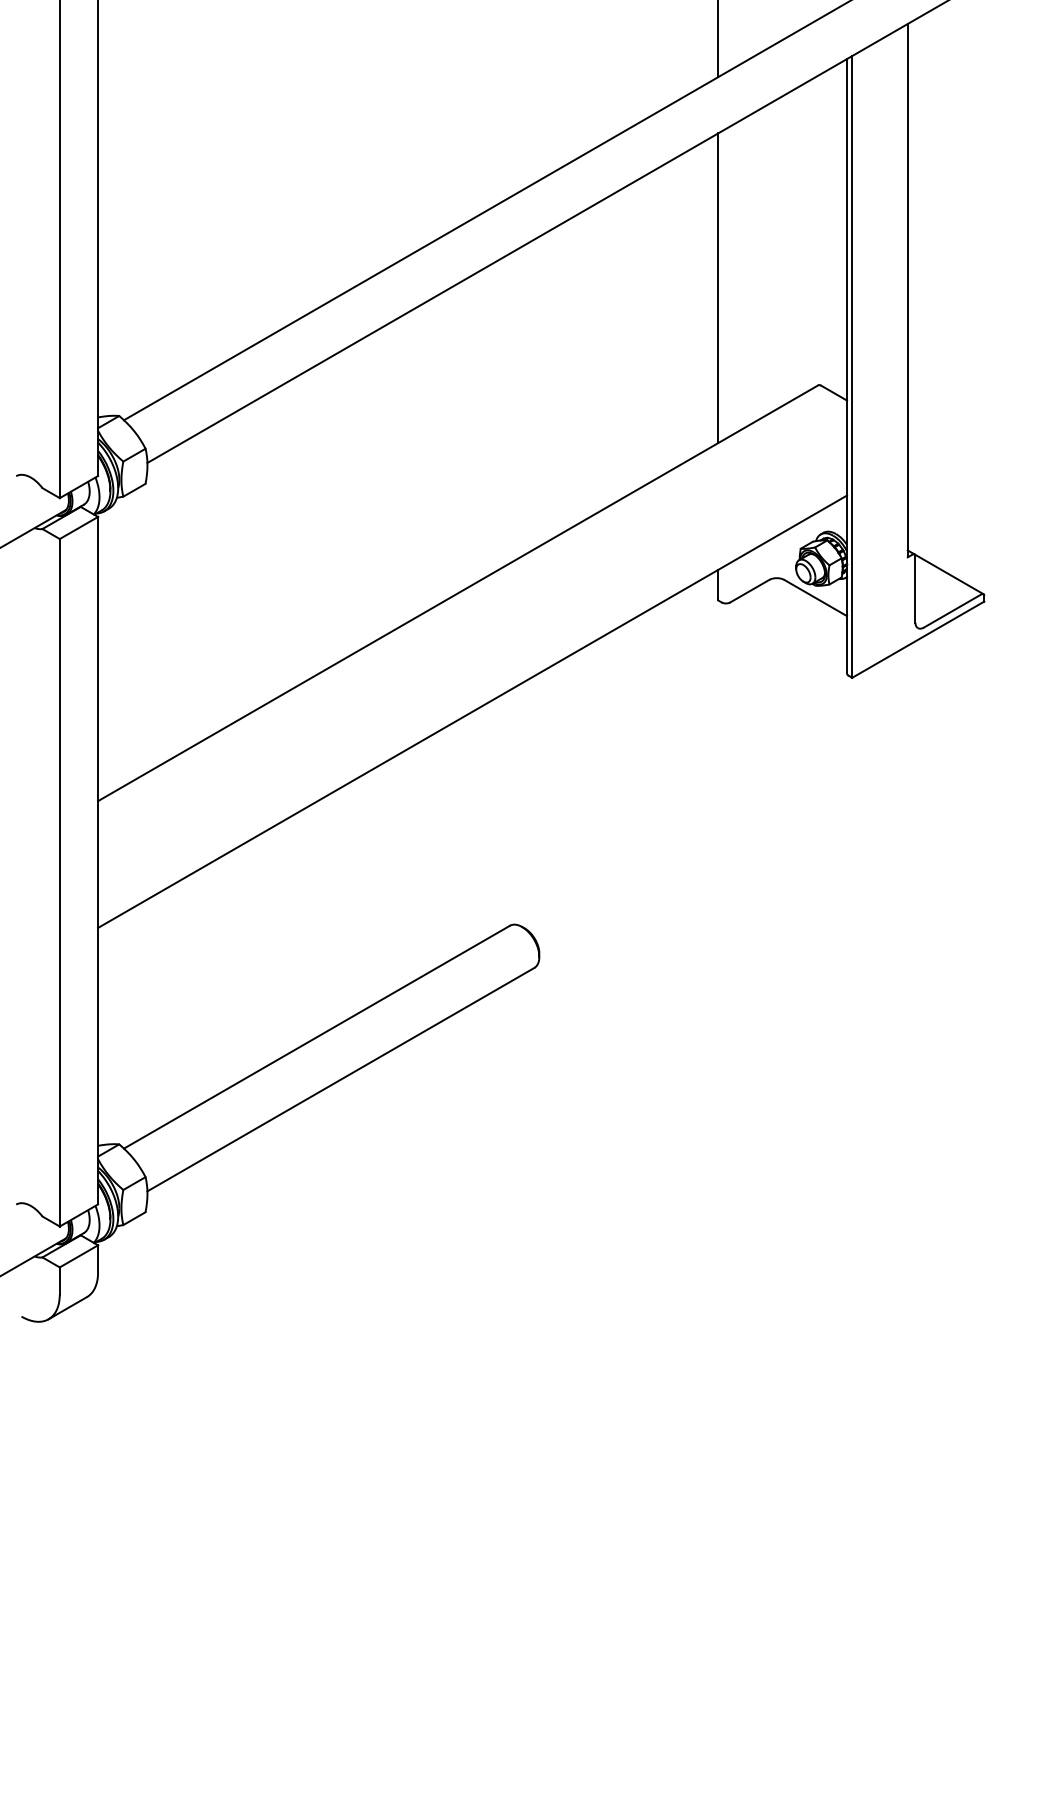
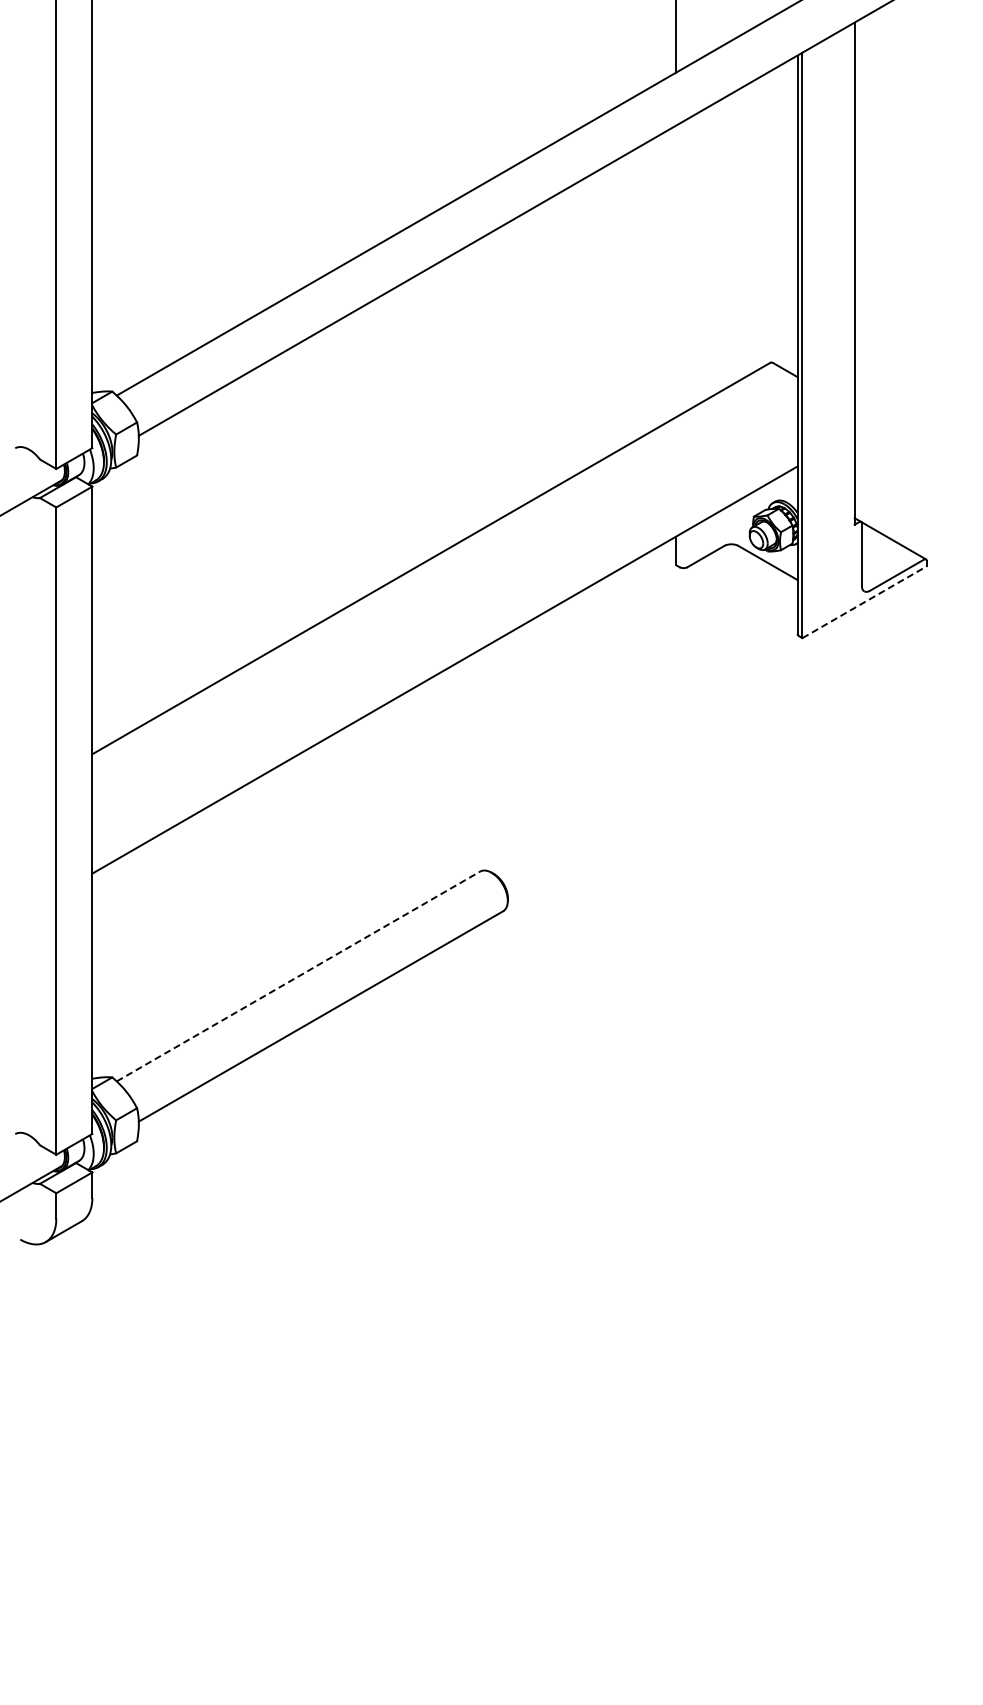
line: (718, 288) -> (676, 271), removed
line: (918, 639) -> (864, 602), solid -> dashed
line: (317, 1037) -> (298, 976), solid -> dashed

